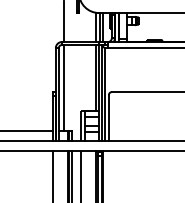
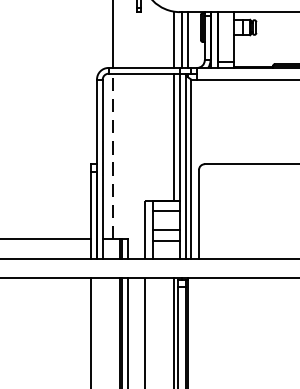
line: (64, 87) -> (113, 155), solid -> dashed

